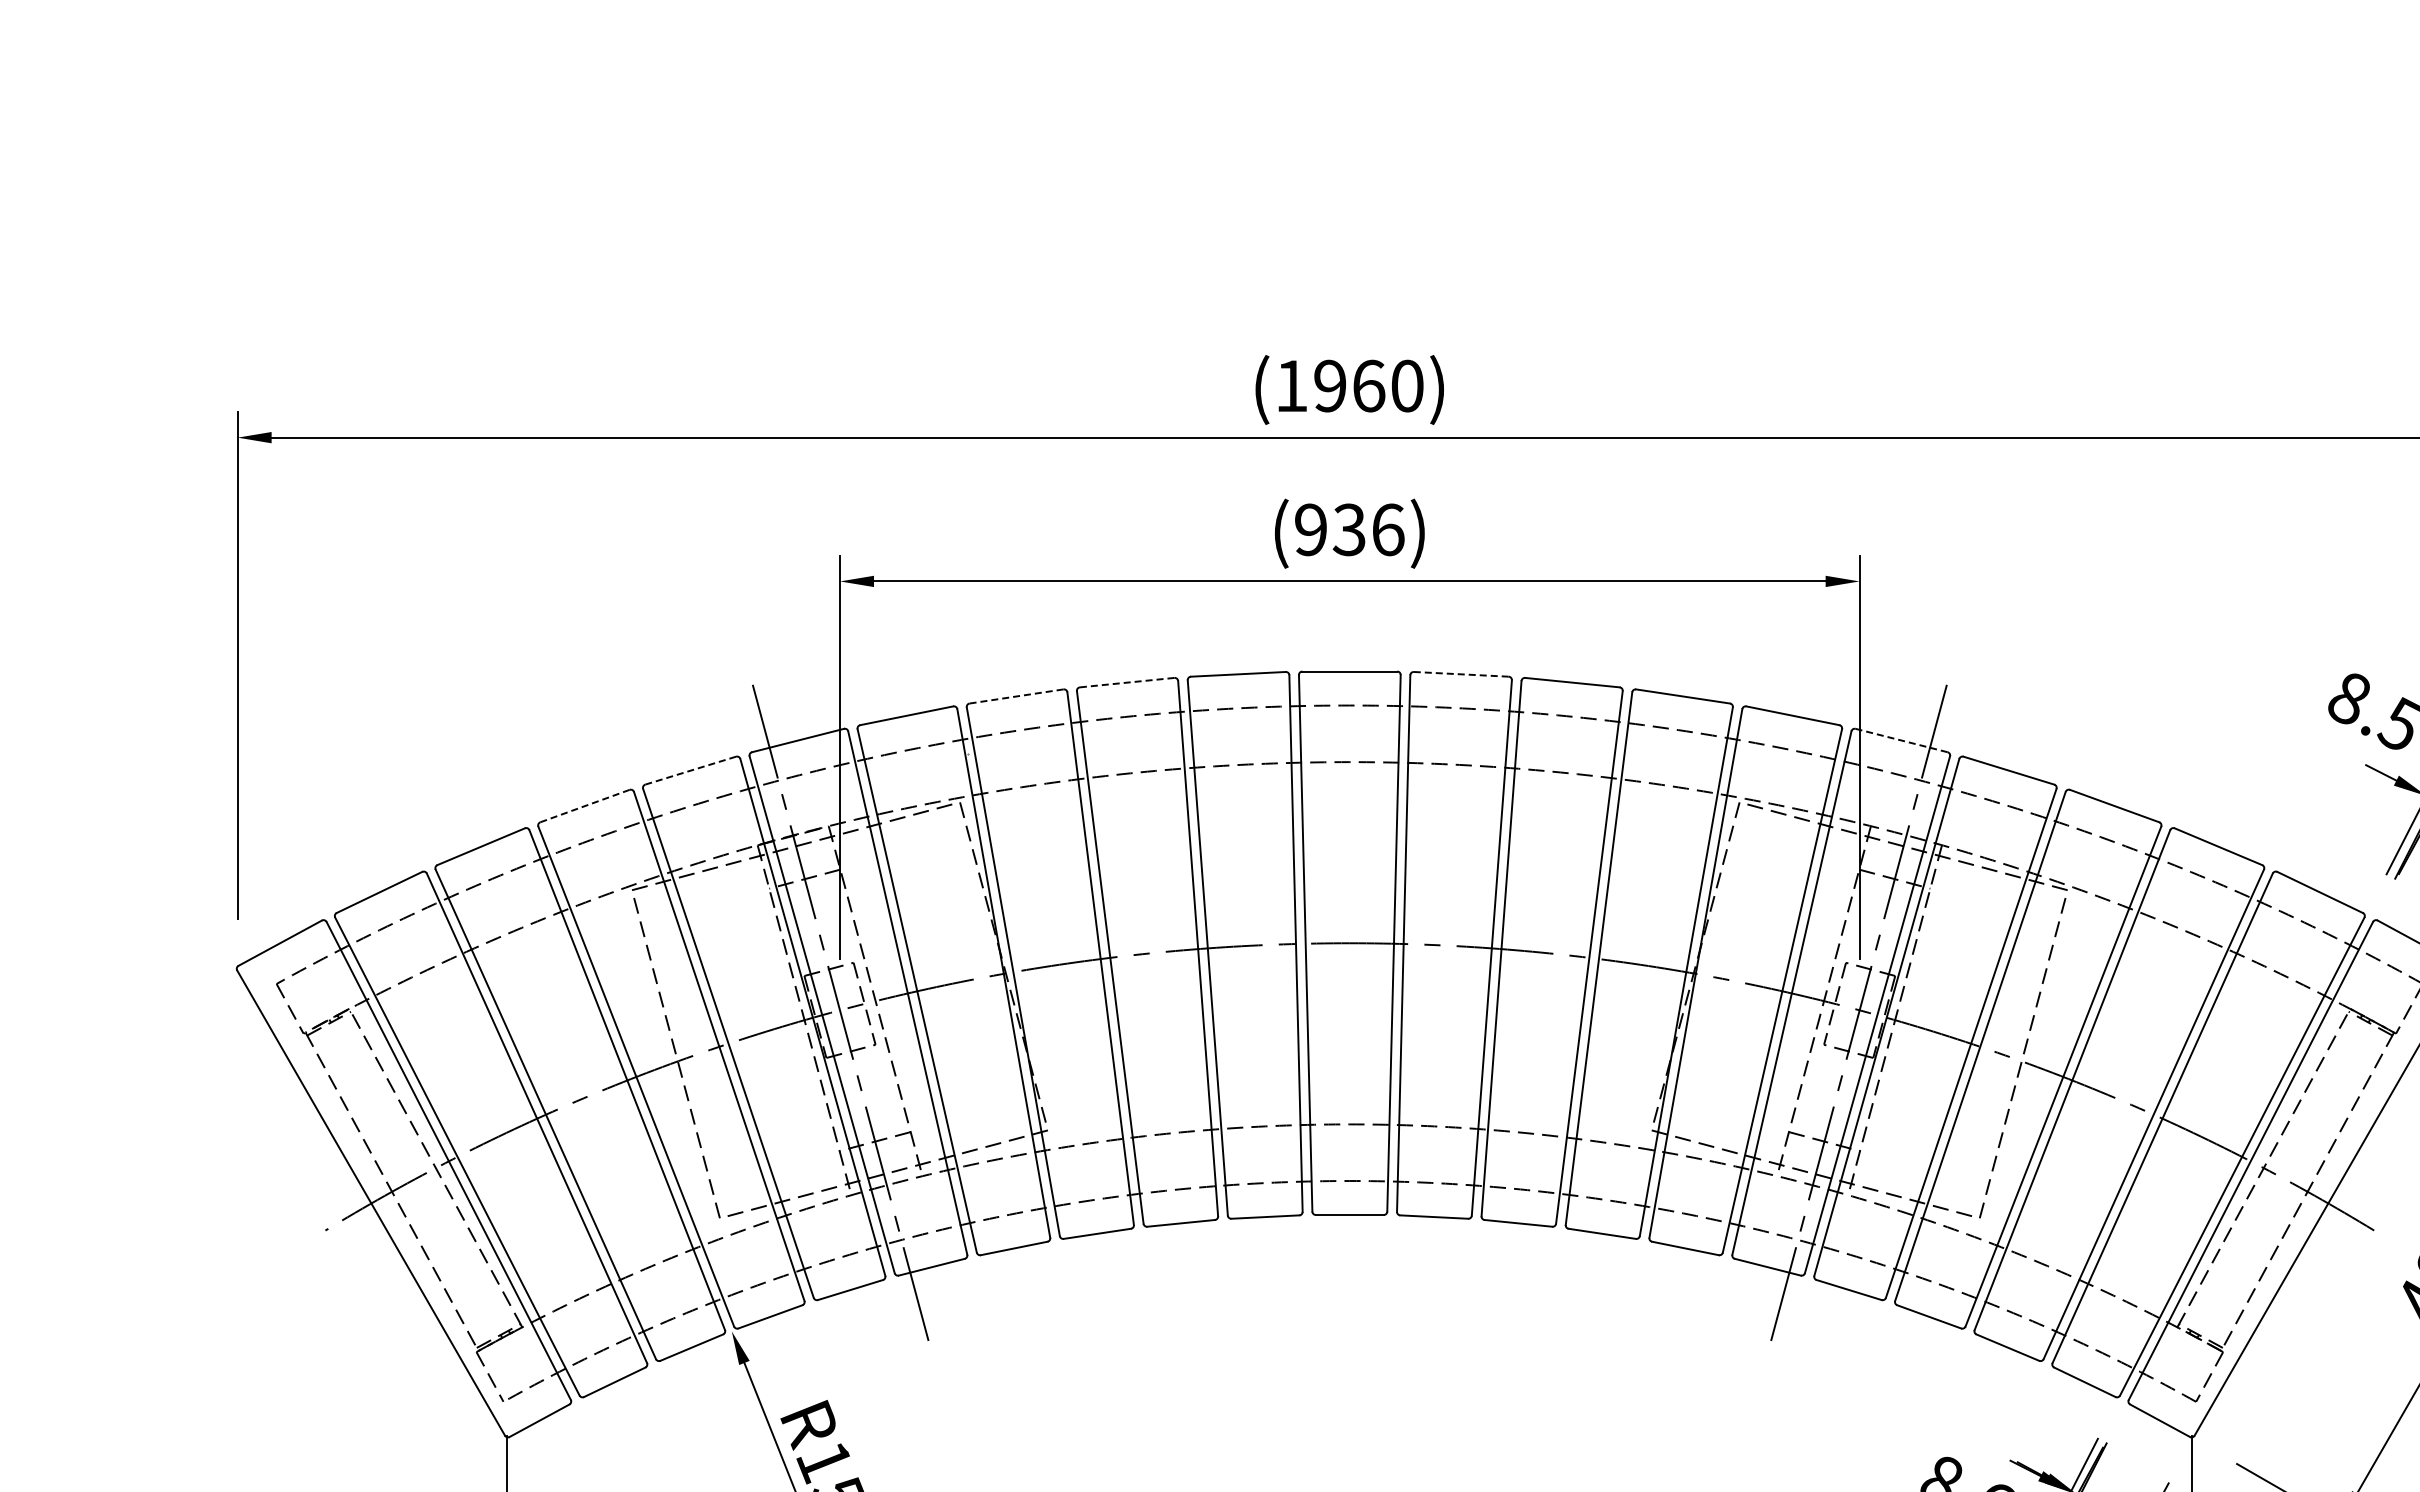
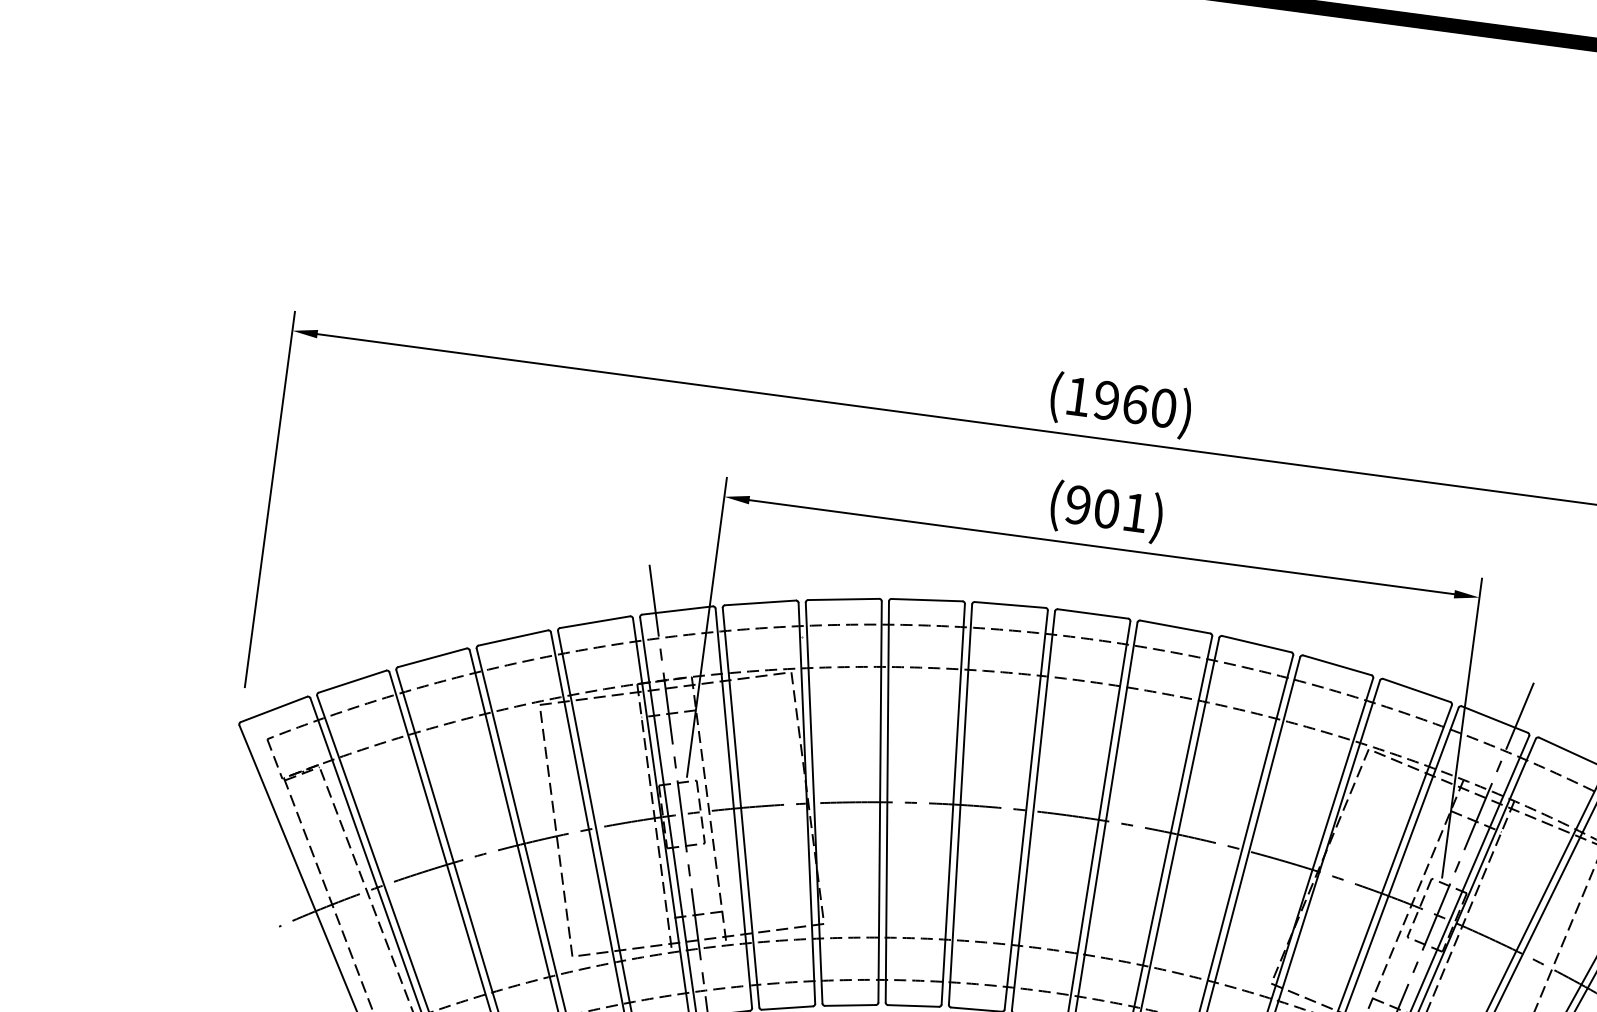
text: (1368, 529) -> (1120, 510), (936) -> (901)
line: (1460, 674) -> (1174, 627), dashed -> solid
line: (1126, 682) -> (926, 599), dashed -> solid
line: (1016, 696) -> (843, 599), dashed -> solid
line: (1901, 740) -> (1494, 719), dashed -> solid
line: (690, 770) -> (594, 622), dashed -> solid
line: (584, 806) -> (512, 638), dashed -> solid

